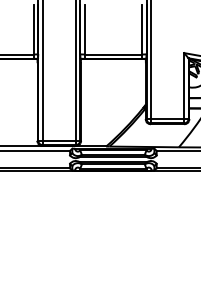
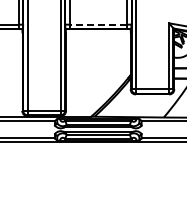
line: (113, 54) -> (98, 24), solid -> dashed

